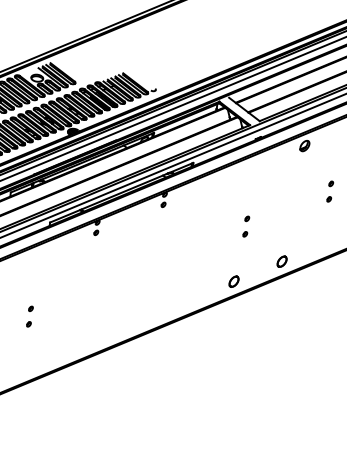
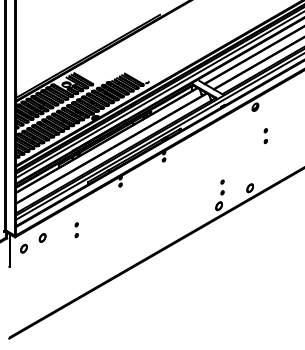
part: (329, 192) -> (265, 136), moved
part: (246, 226) -> (222, 187), moved
part: (29, 316) -> (76, 230), moved

